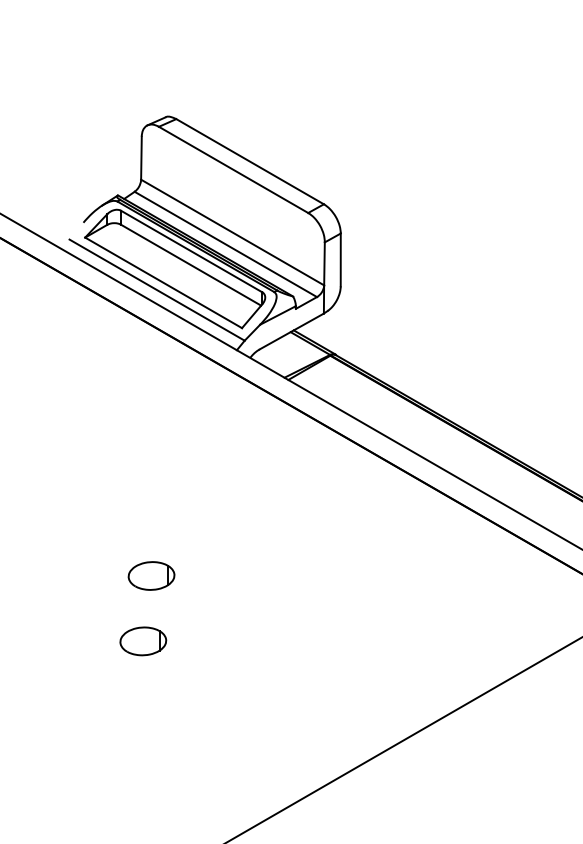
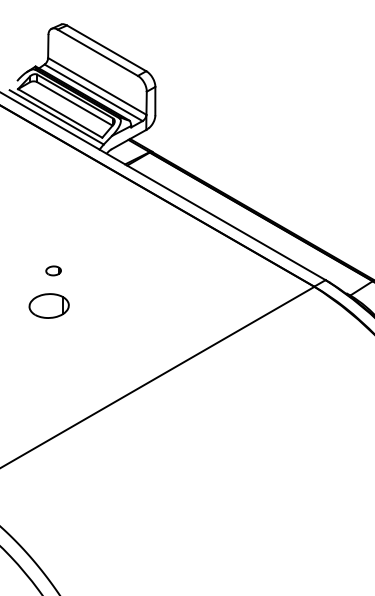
part: (151, 575) -> (53, 270), size x0.6
part: (143, 640) -> (49, 305), size x1.6

